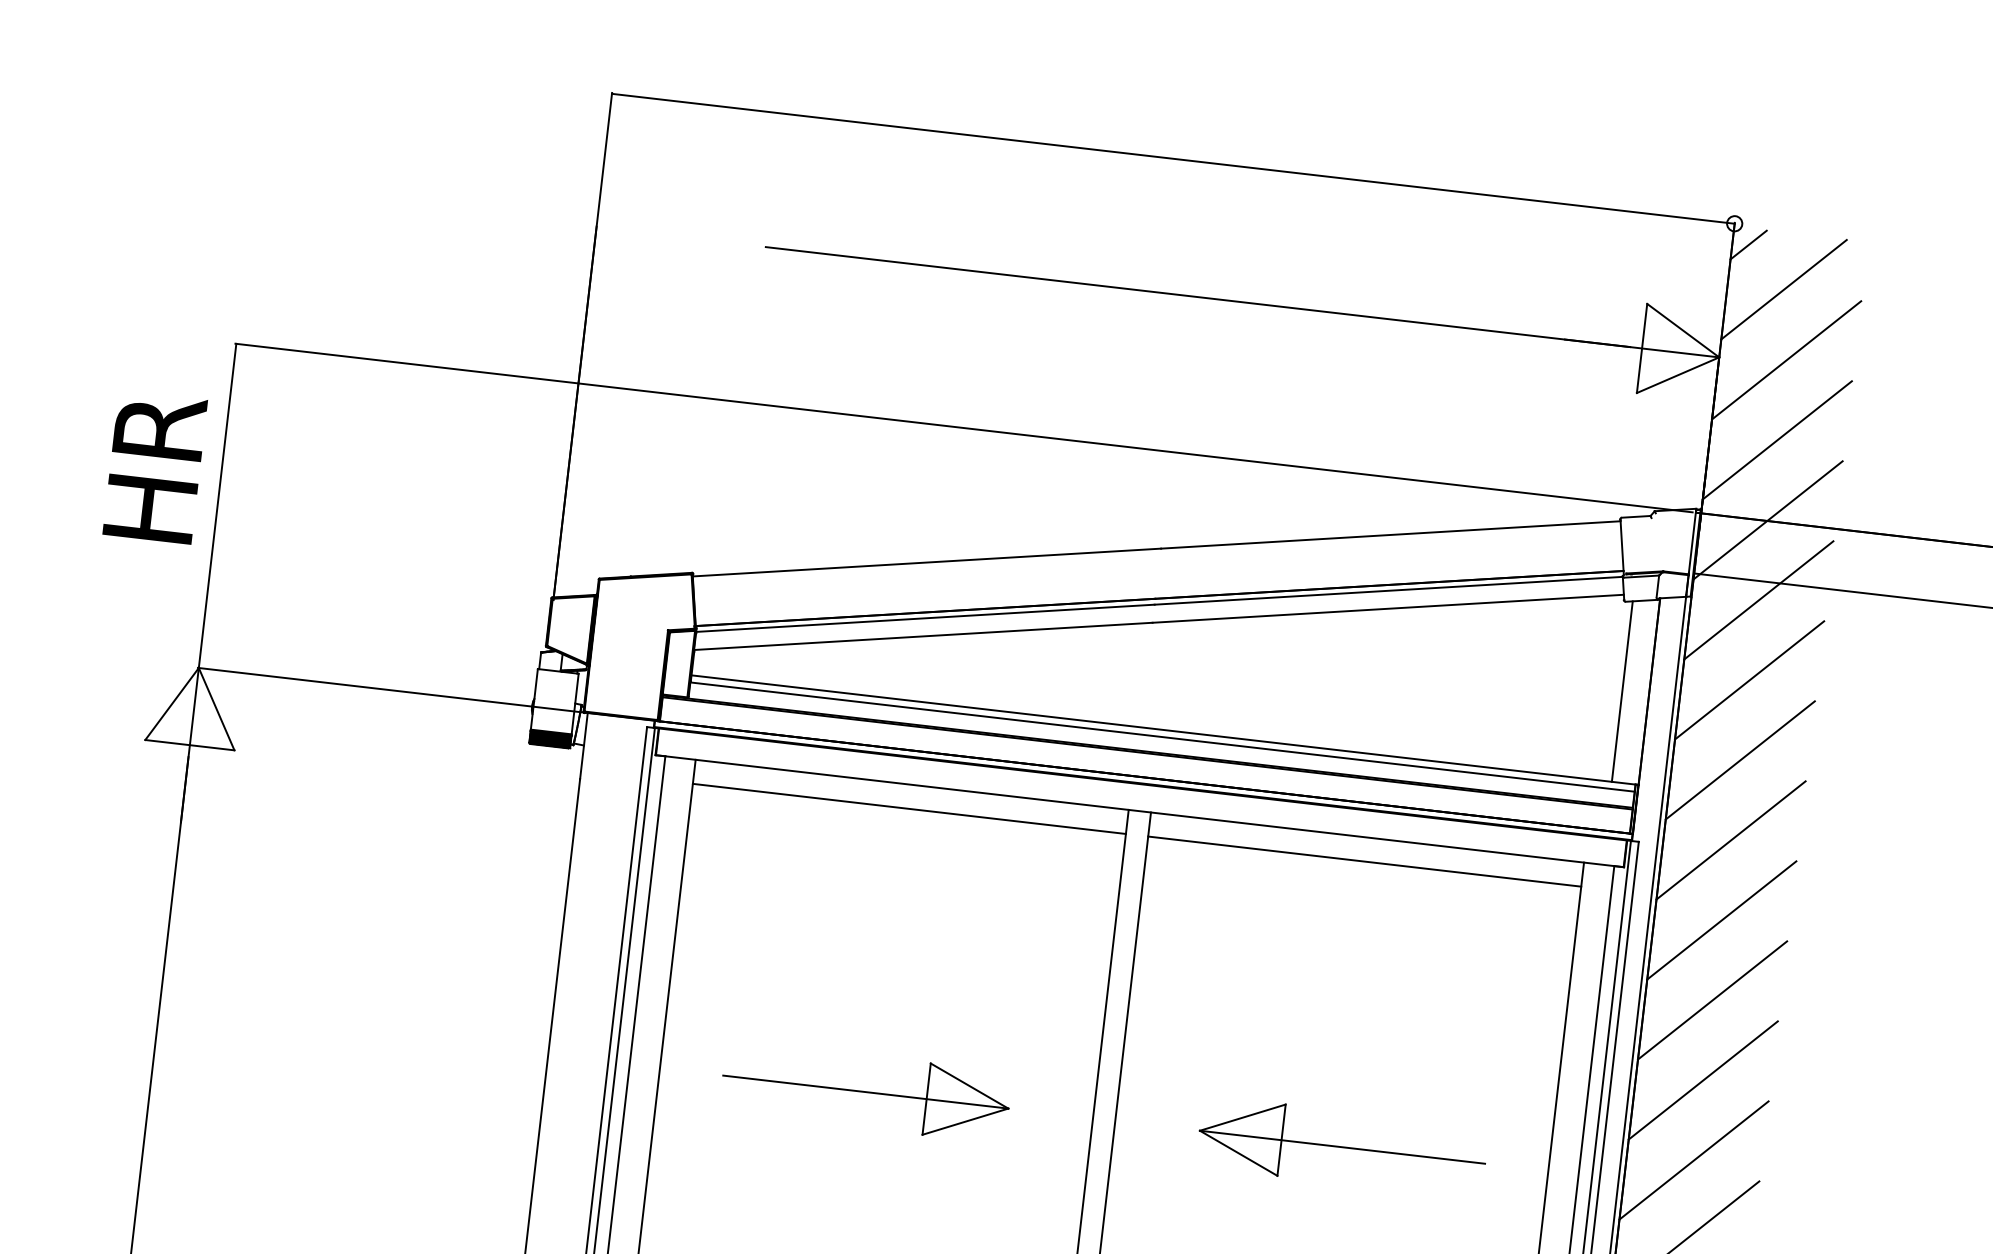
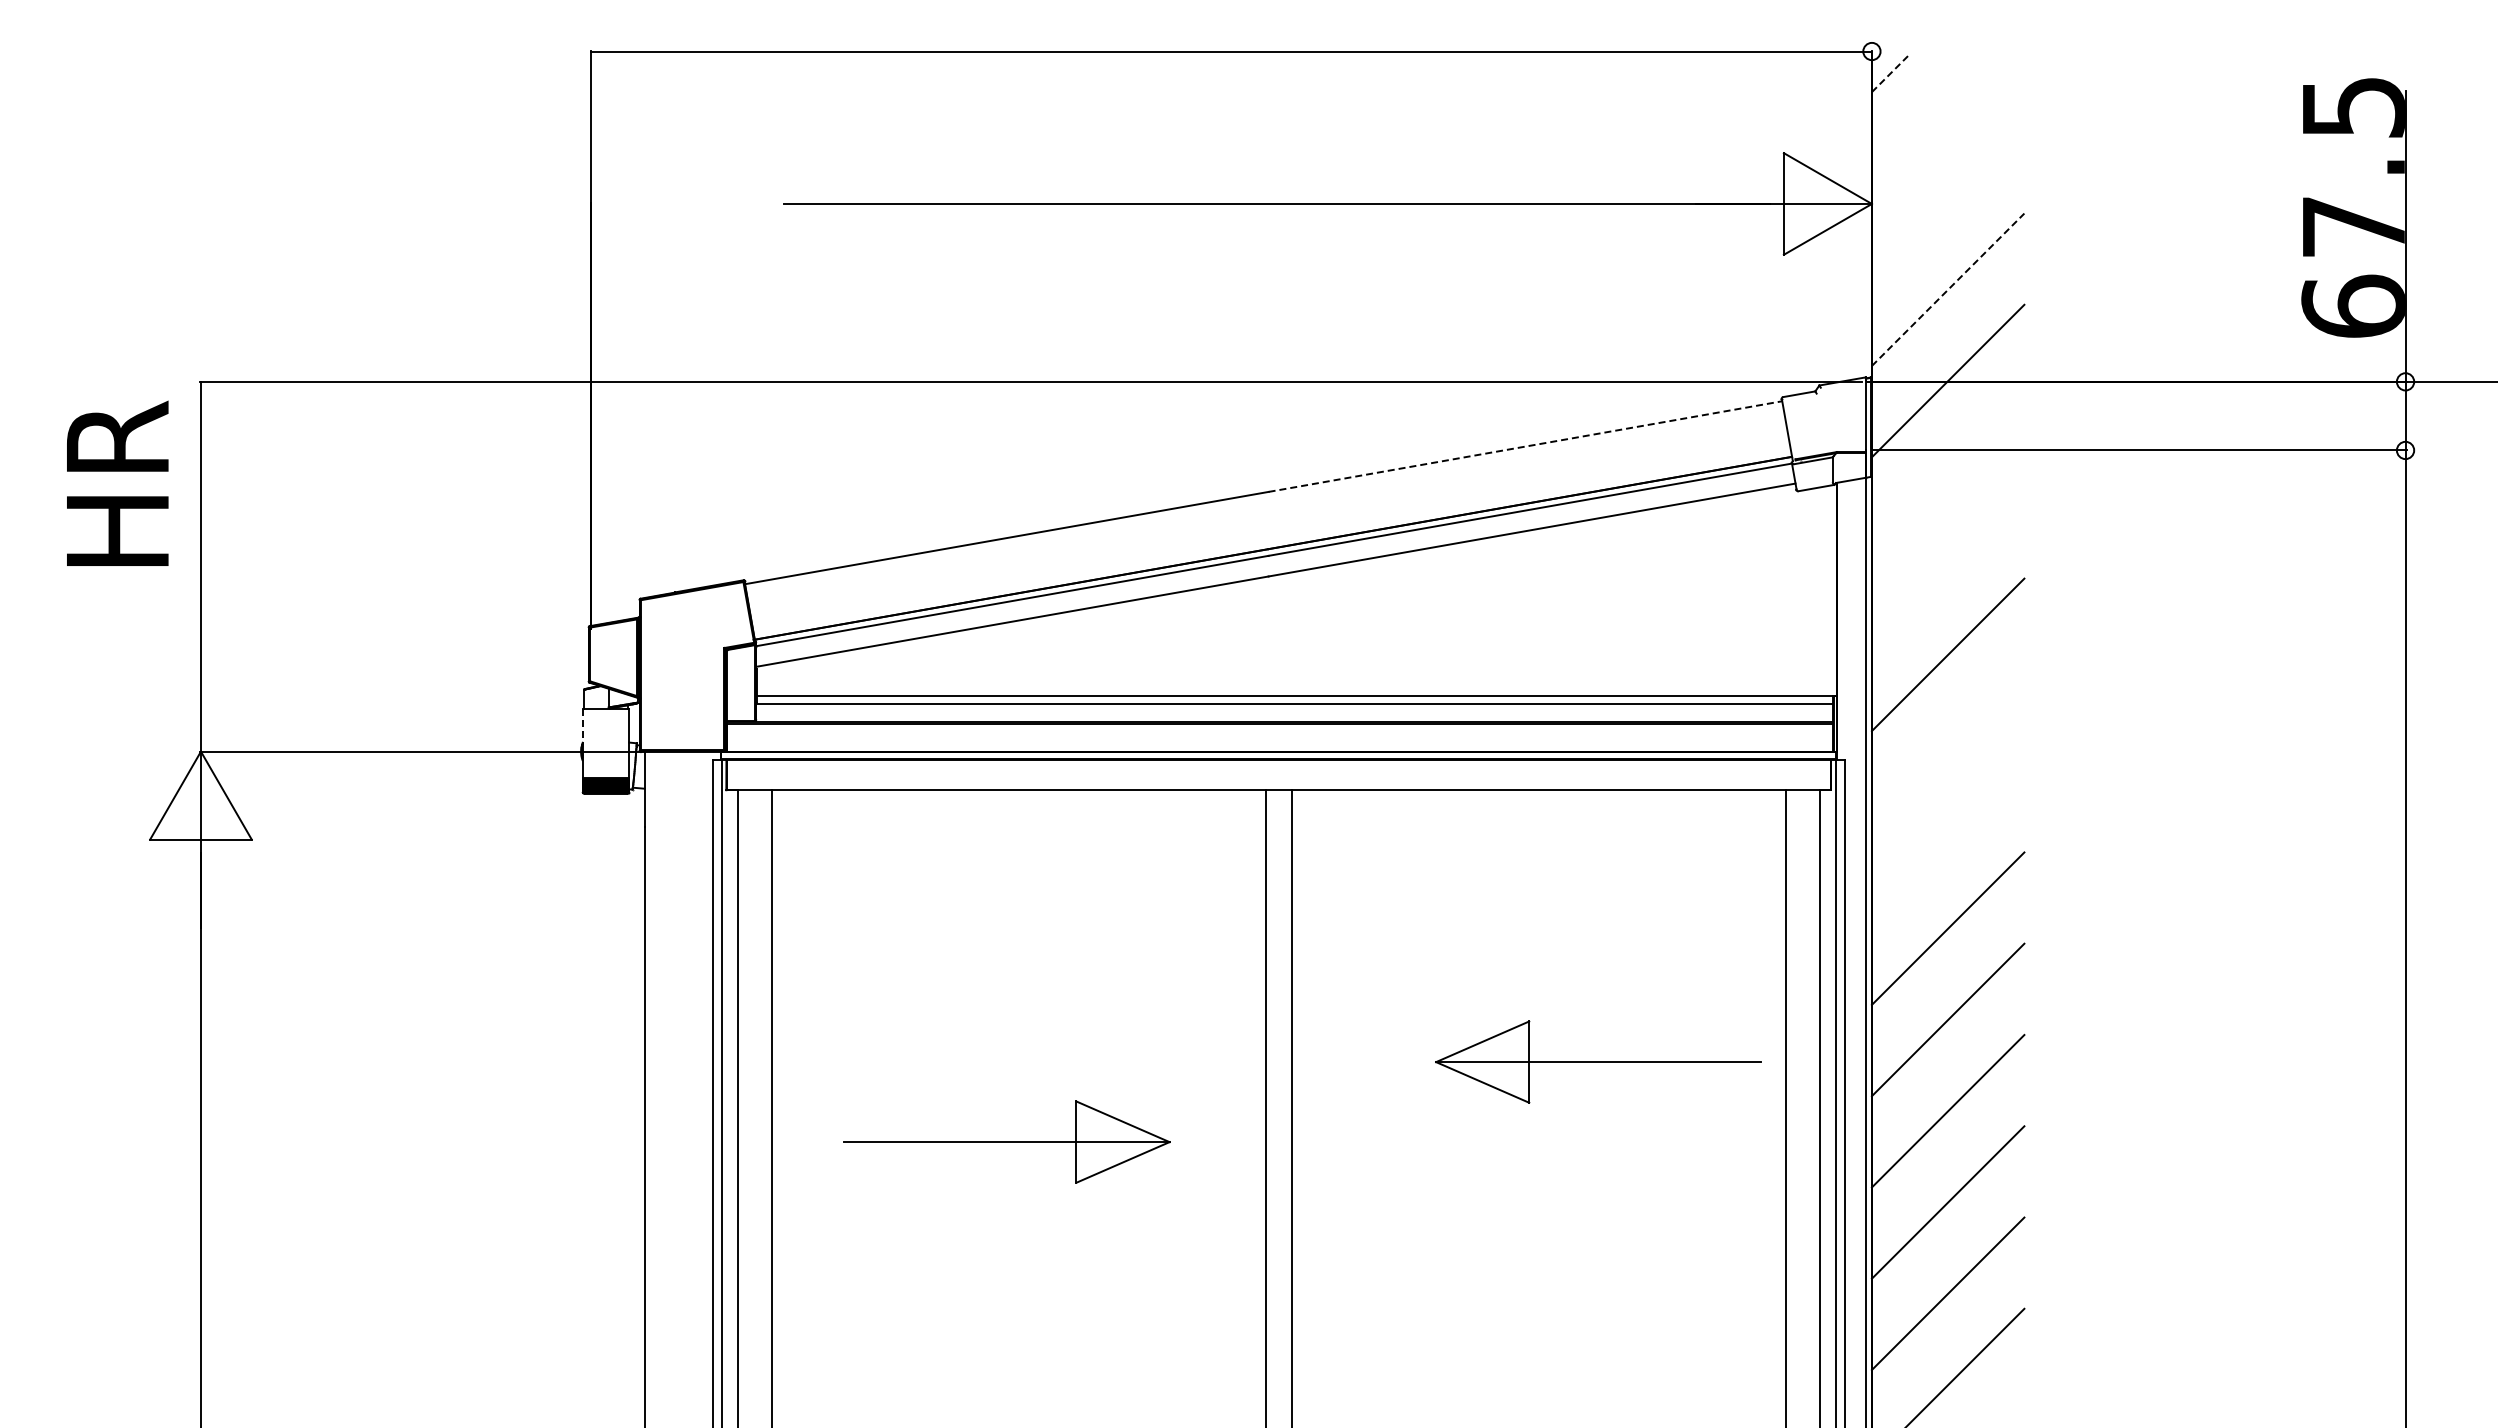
line: (1748, 244) -> (1890, 73), solid -> dashed
line: (1783, 289) -> (1935, 119), removed
line: (1786, 360) -> (1947, 198), removed
line: (1777, 440) -> (1948, 289), solid -> dashed
text: (155, 466) -> (117, 482), moved
line: (1390, 534) -> (1525, 446), solid -> dashed
line: (1758, 600) -> (1947, 472), removed
line: (1749, 680) -> (1947, 563), removed
line: (535, 685) -> (582, 727), solid -> dashed
line: (1622, 691) -> (1806, 592), removed
line: (909, 808) -> (1019, 817), removed
line: (1730, 839) -> (1947, 745), removed
line: (1364, 861) -> (1538, 817), removed
line: (1721, 920) -> (1947, 837), removed
part: (1342, 1146) -> (1598, 1061), moved

